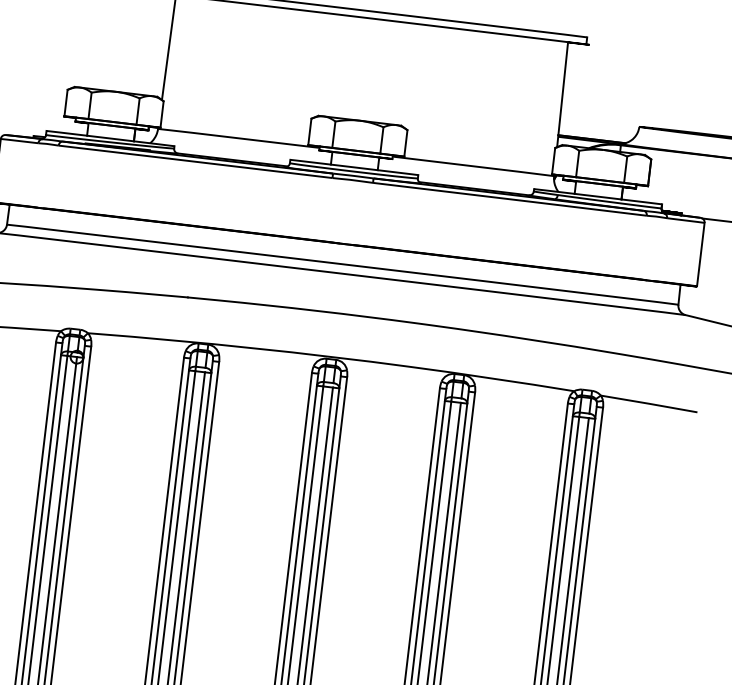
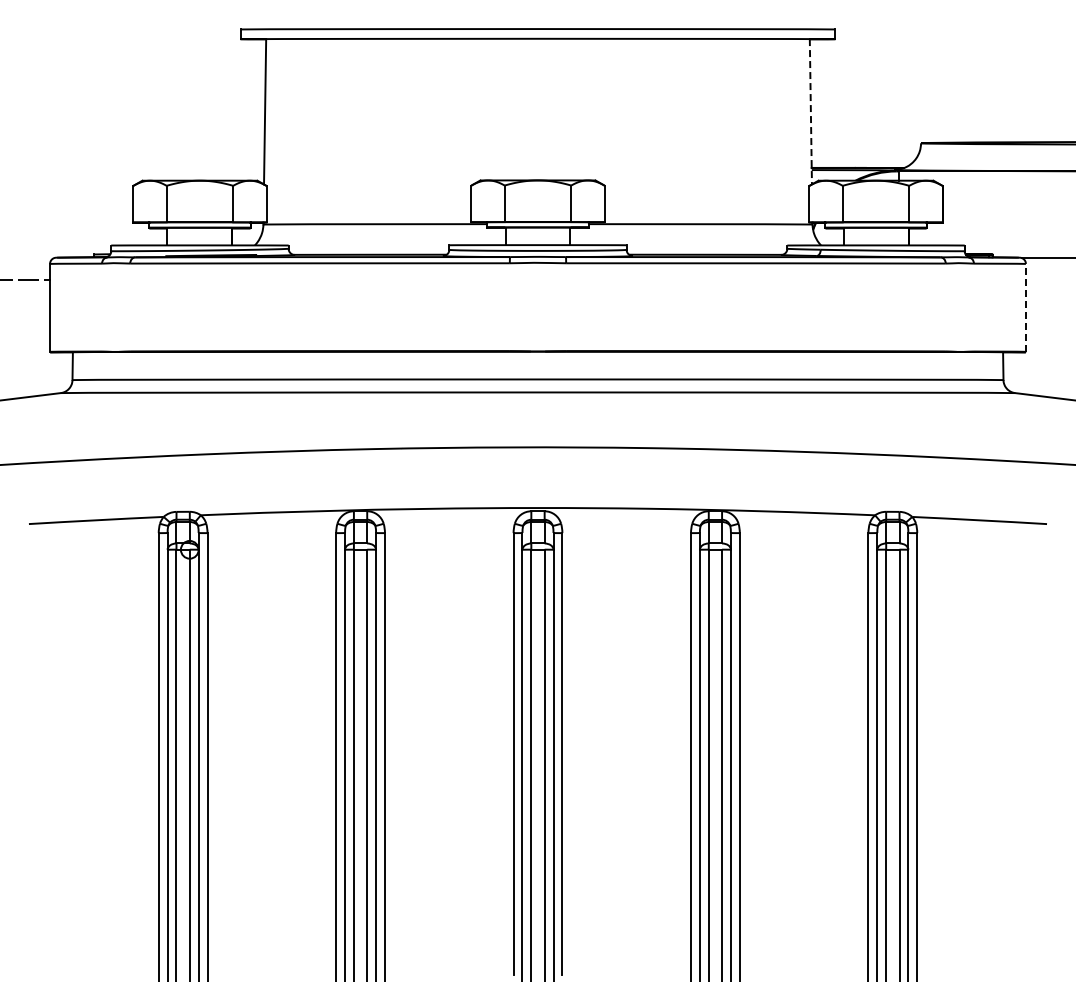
line: (562, 94) -> (810, 111), solid -> dashed
line: (700, 254) -> (1025, 307), solid -> dashed

